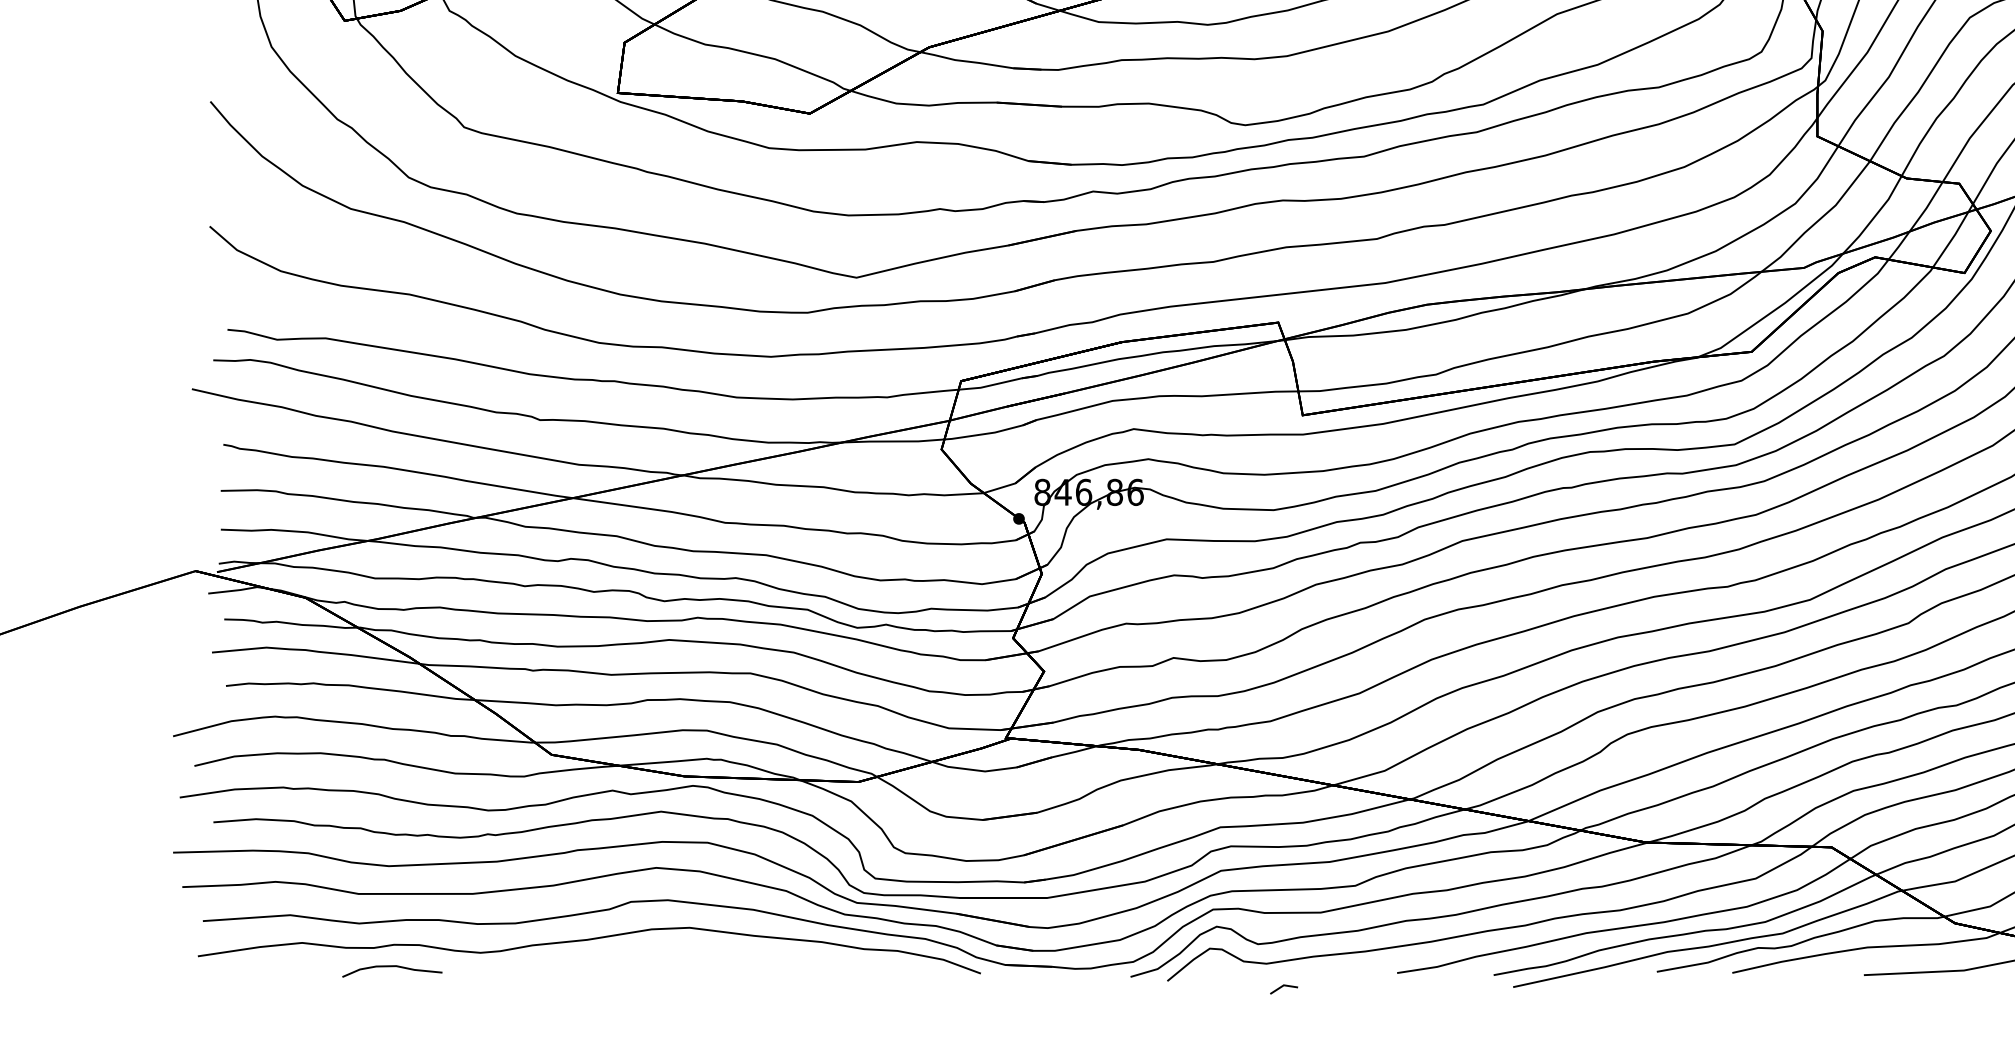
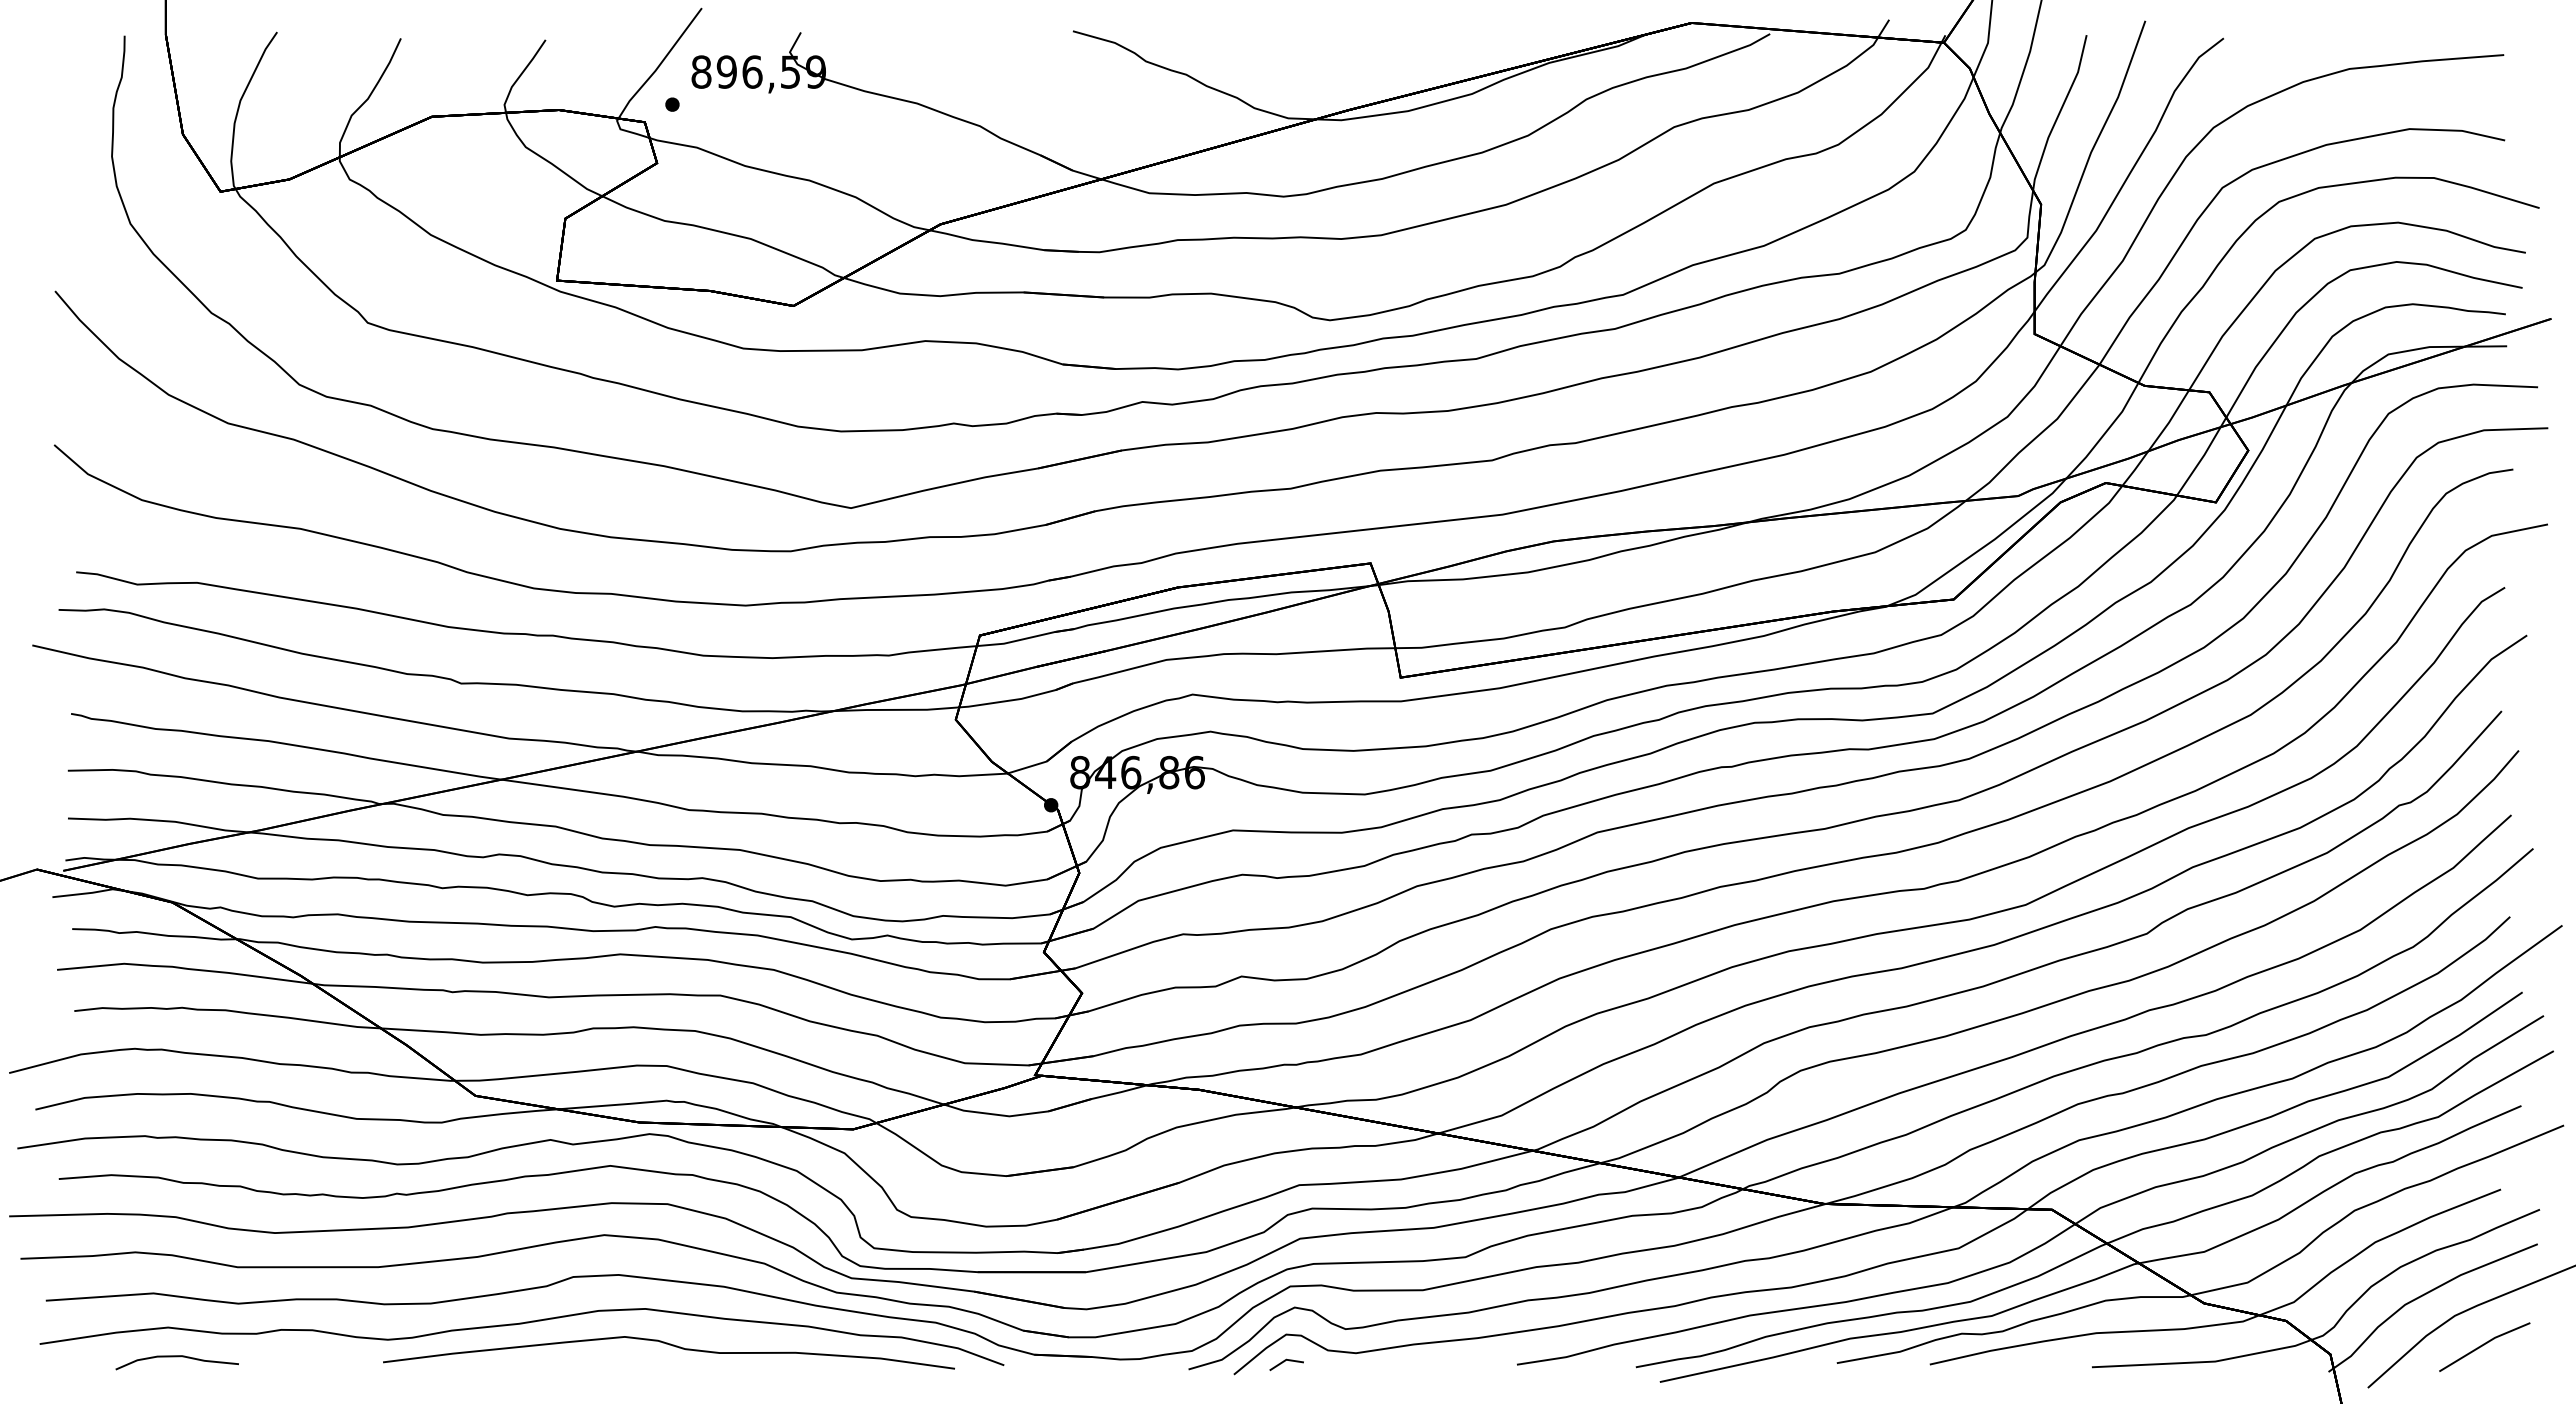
curve: (709, 957) -> (669, 1345), added
curve: (391, 967) -> (176, 1357), moved
line: (1282, 987) -> (1284, 1362), moved

